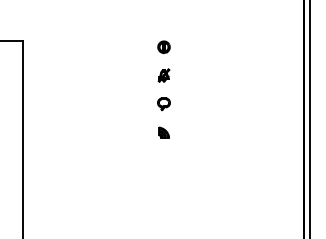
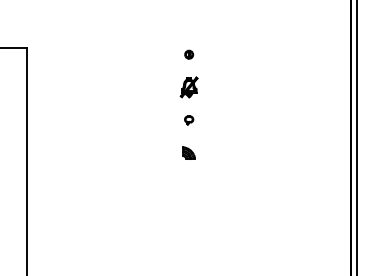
part: (163, 47) -> (188, 54), size x0.6
part: (163, 75) -> (188, 87), size x1.4
part: (163, 104) -> (188, 120), size x0.6

